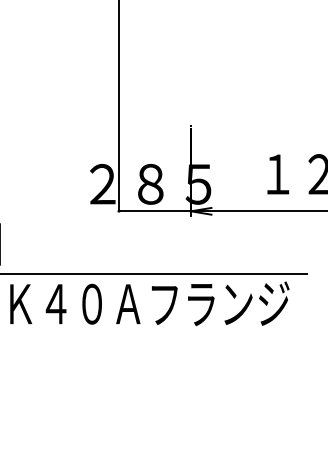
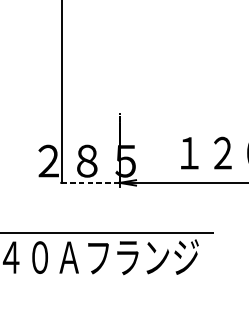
line: (154, 211) -> (90, 183), solid -> dashed

